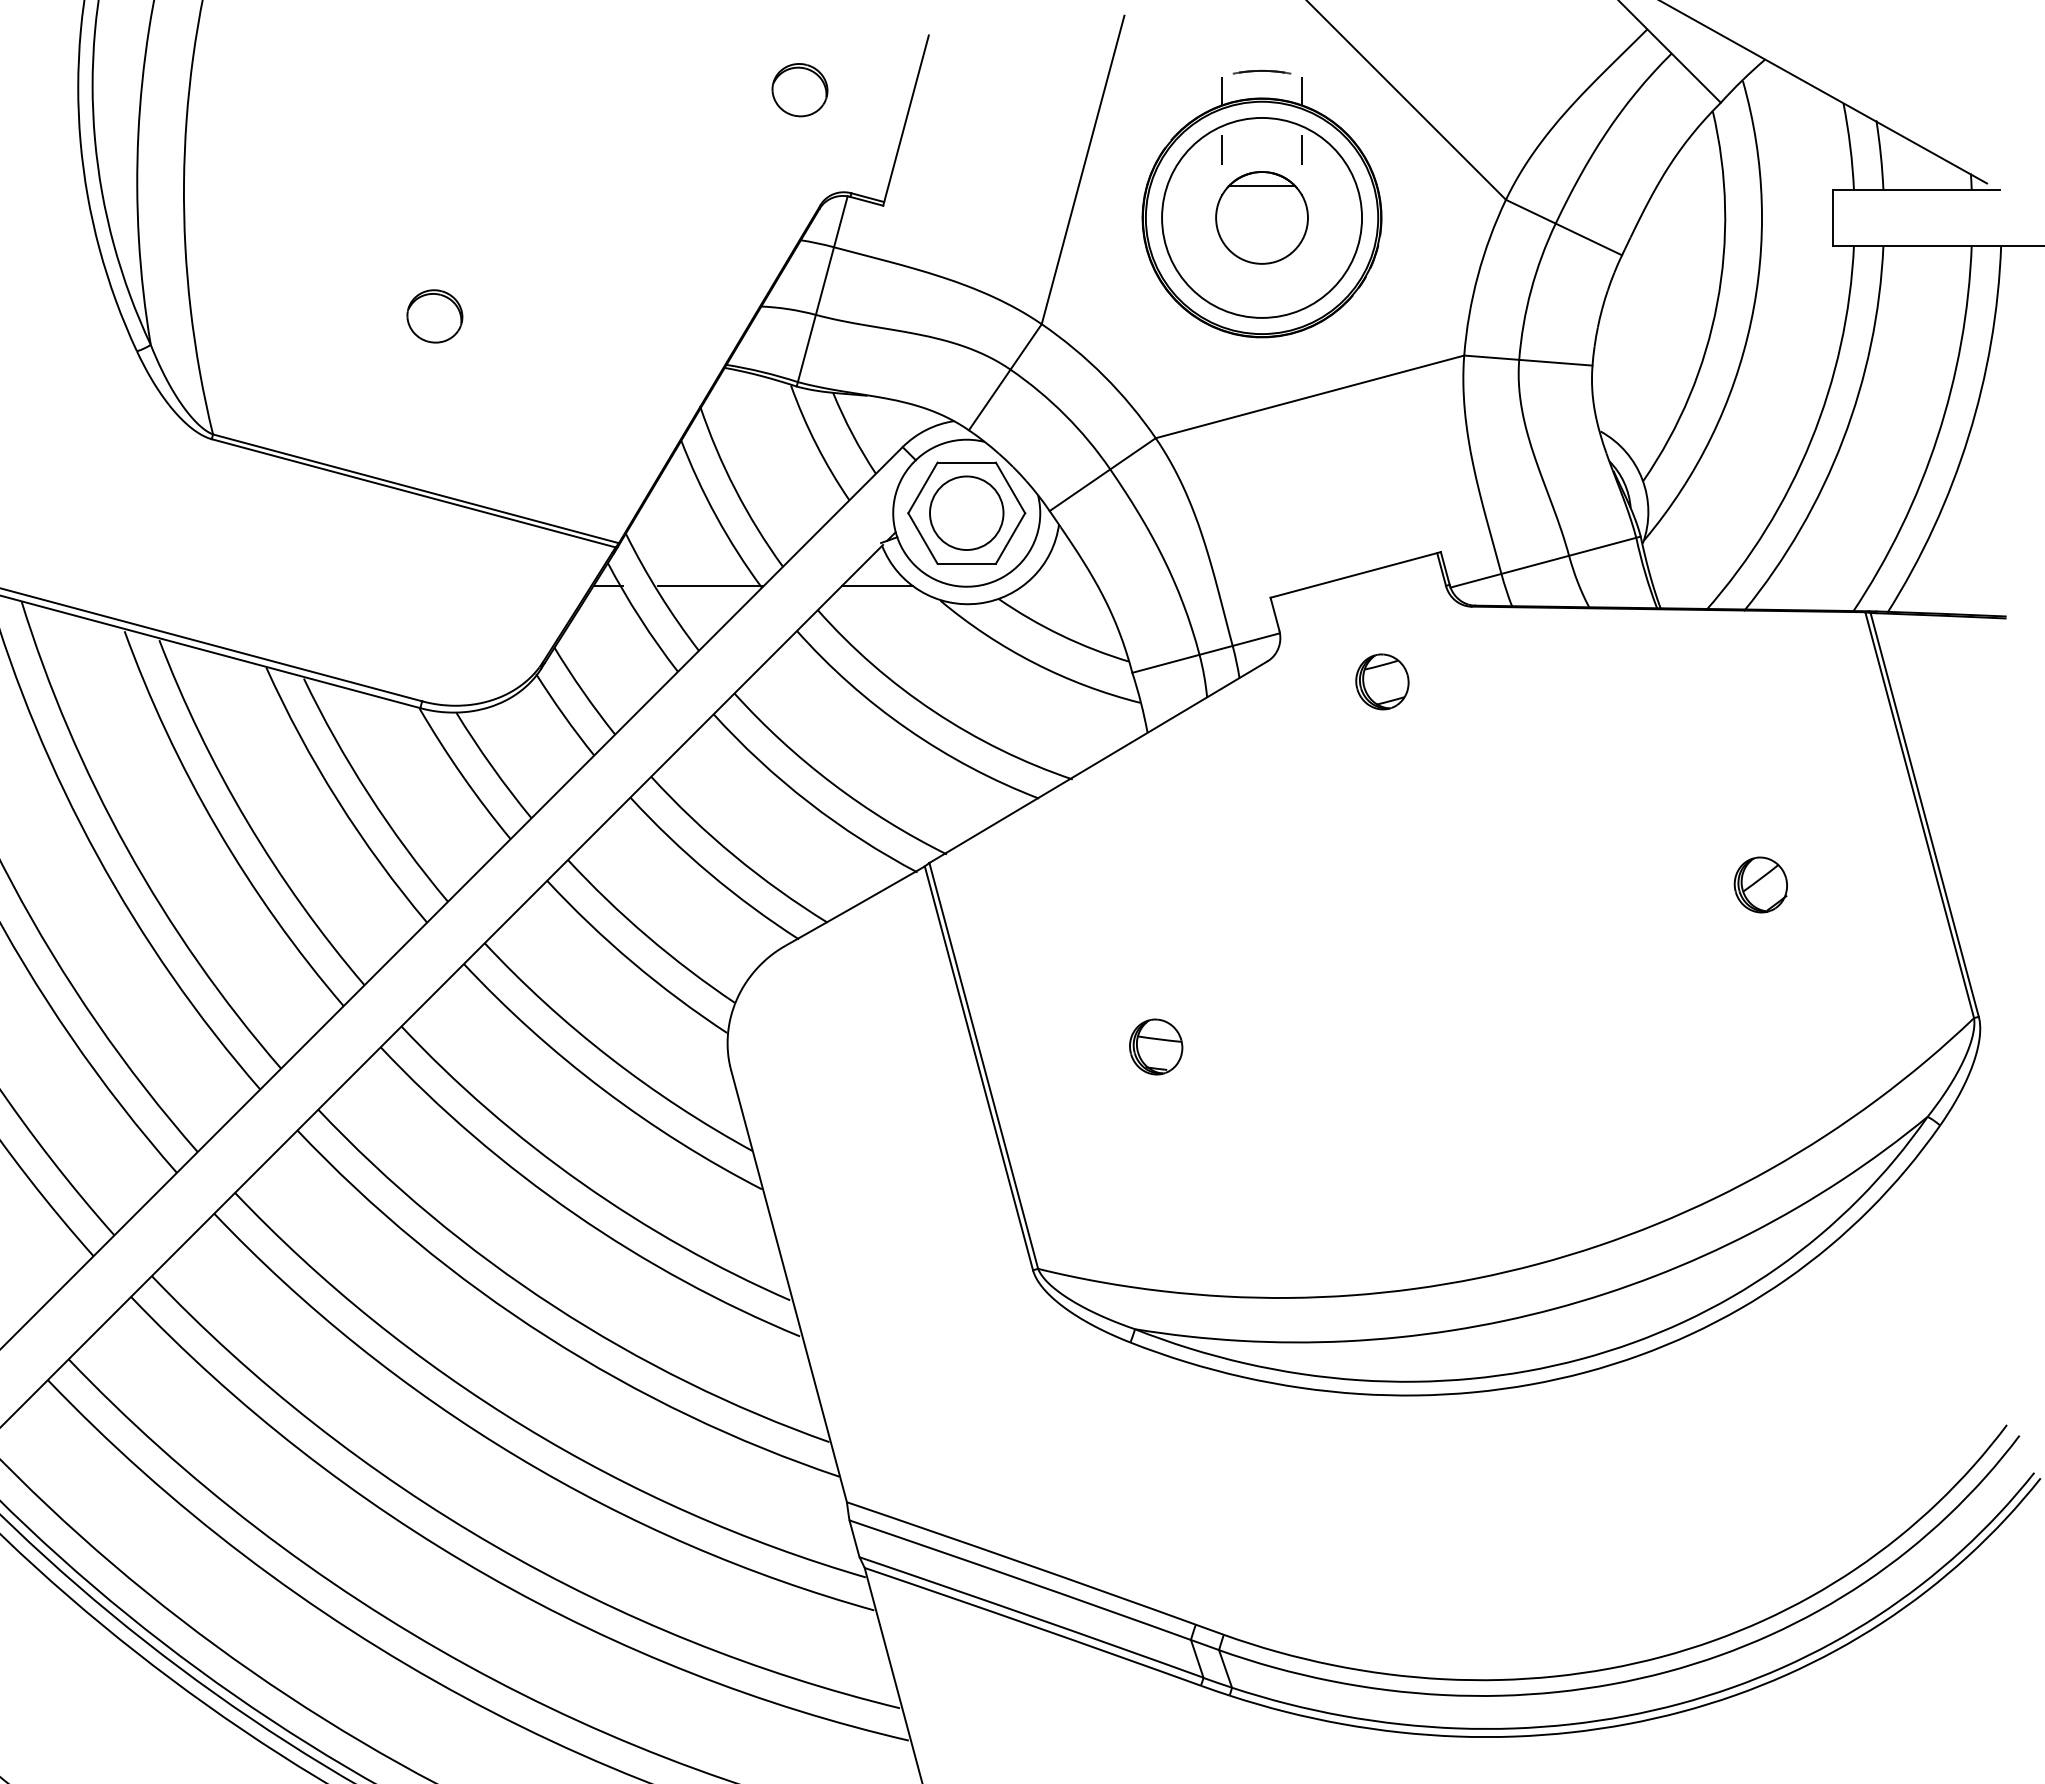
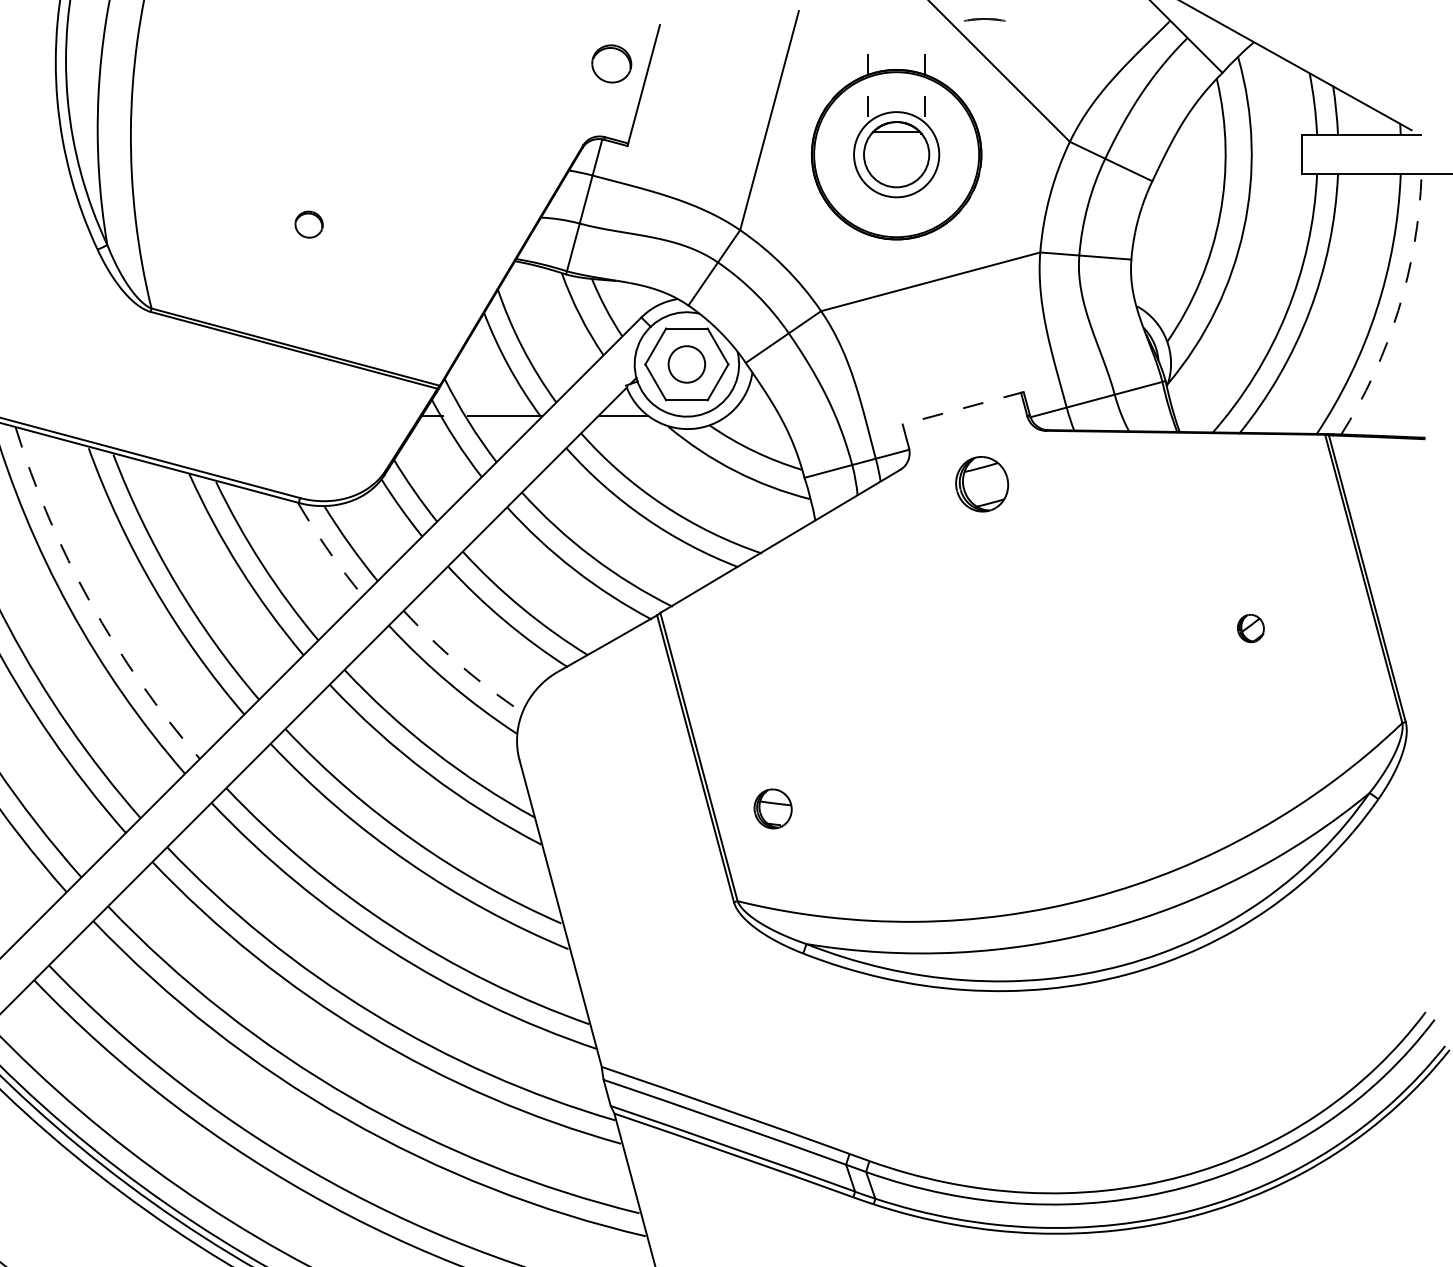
part: (1261, 71) -> (984, 19), moved
part: (799, 90) -> (611, 64), moved
circle: (1262, 217) -> (896, 154), size x0.6
part: (434, 316) -> (308, 224), size x0.7
arc: (1968, 437) -> (1398, 310), solid -> dashed
circle: (966, 513) -> (686, 364), size x0.7
line: (1355, 575) -> (963, 408), solid -> dashed
part: (1382, 681) -> (982, 483), size x1.4
arc: (462, 775) -> (328, 550), solid -> dashed
arc: (127, 848) -> (90, 602), solid -> dashed
part: (1760, 884) -> (1250, 628), size x0.7
arc: (647, 936) -> (460, 665), solid -> dashed
part: (1156, 1046) -> (773, 808), moved

